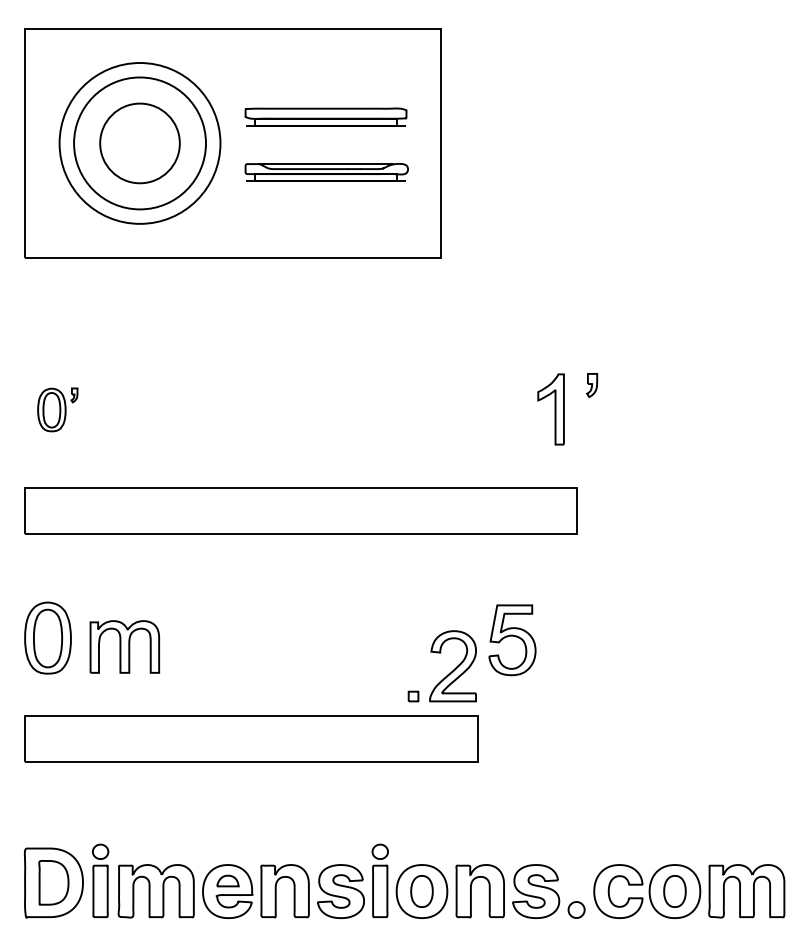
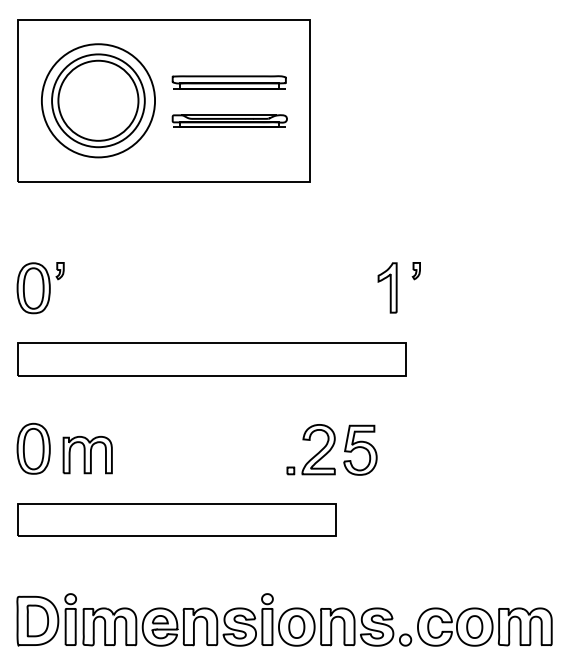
circle: (140, 143) -> (98, 100), size x1.43
part: (57, 410) -> (40, 288), size x1.67
part: (448, 673) -> (315, 454), moved

